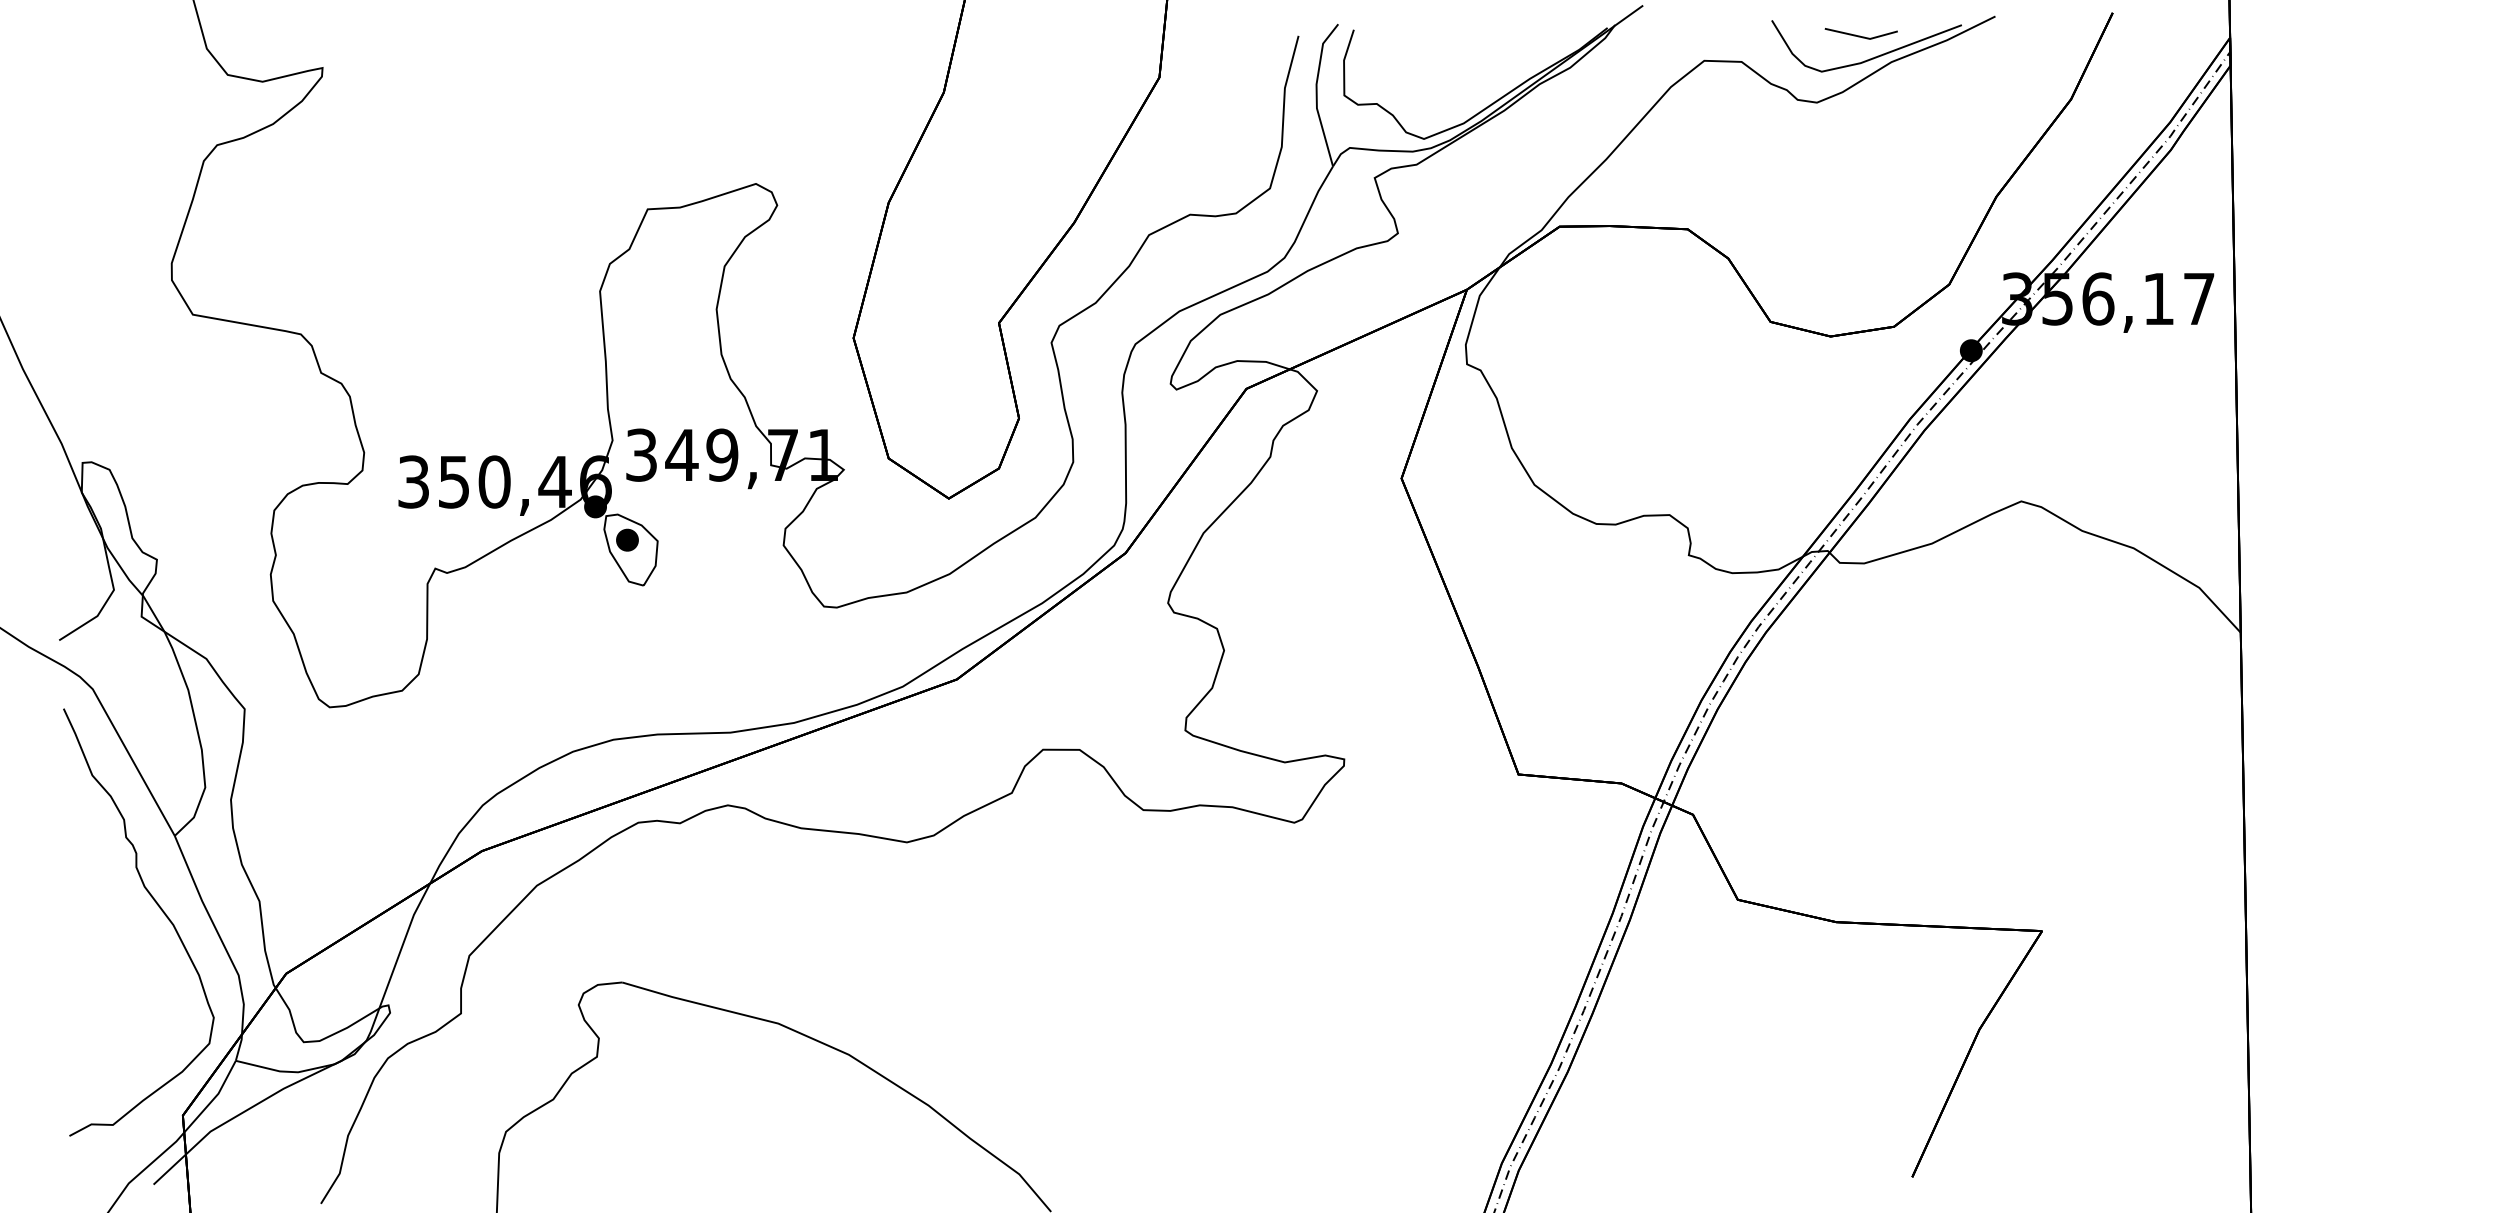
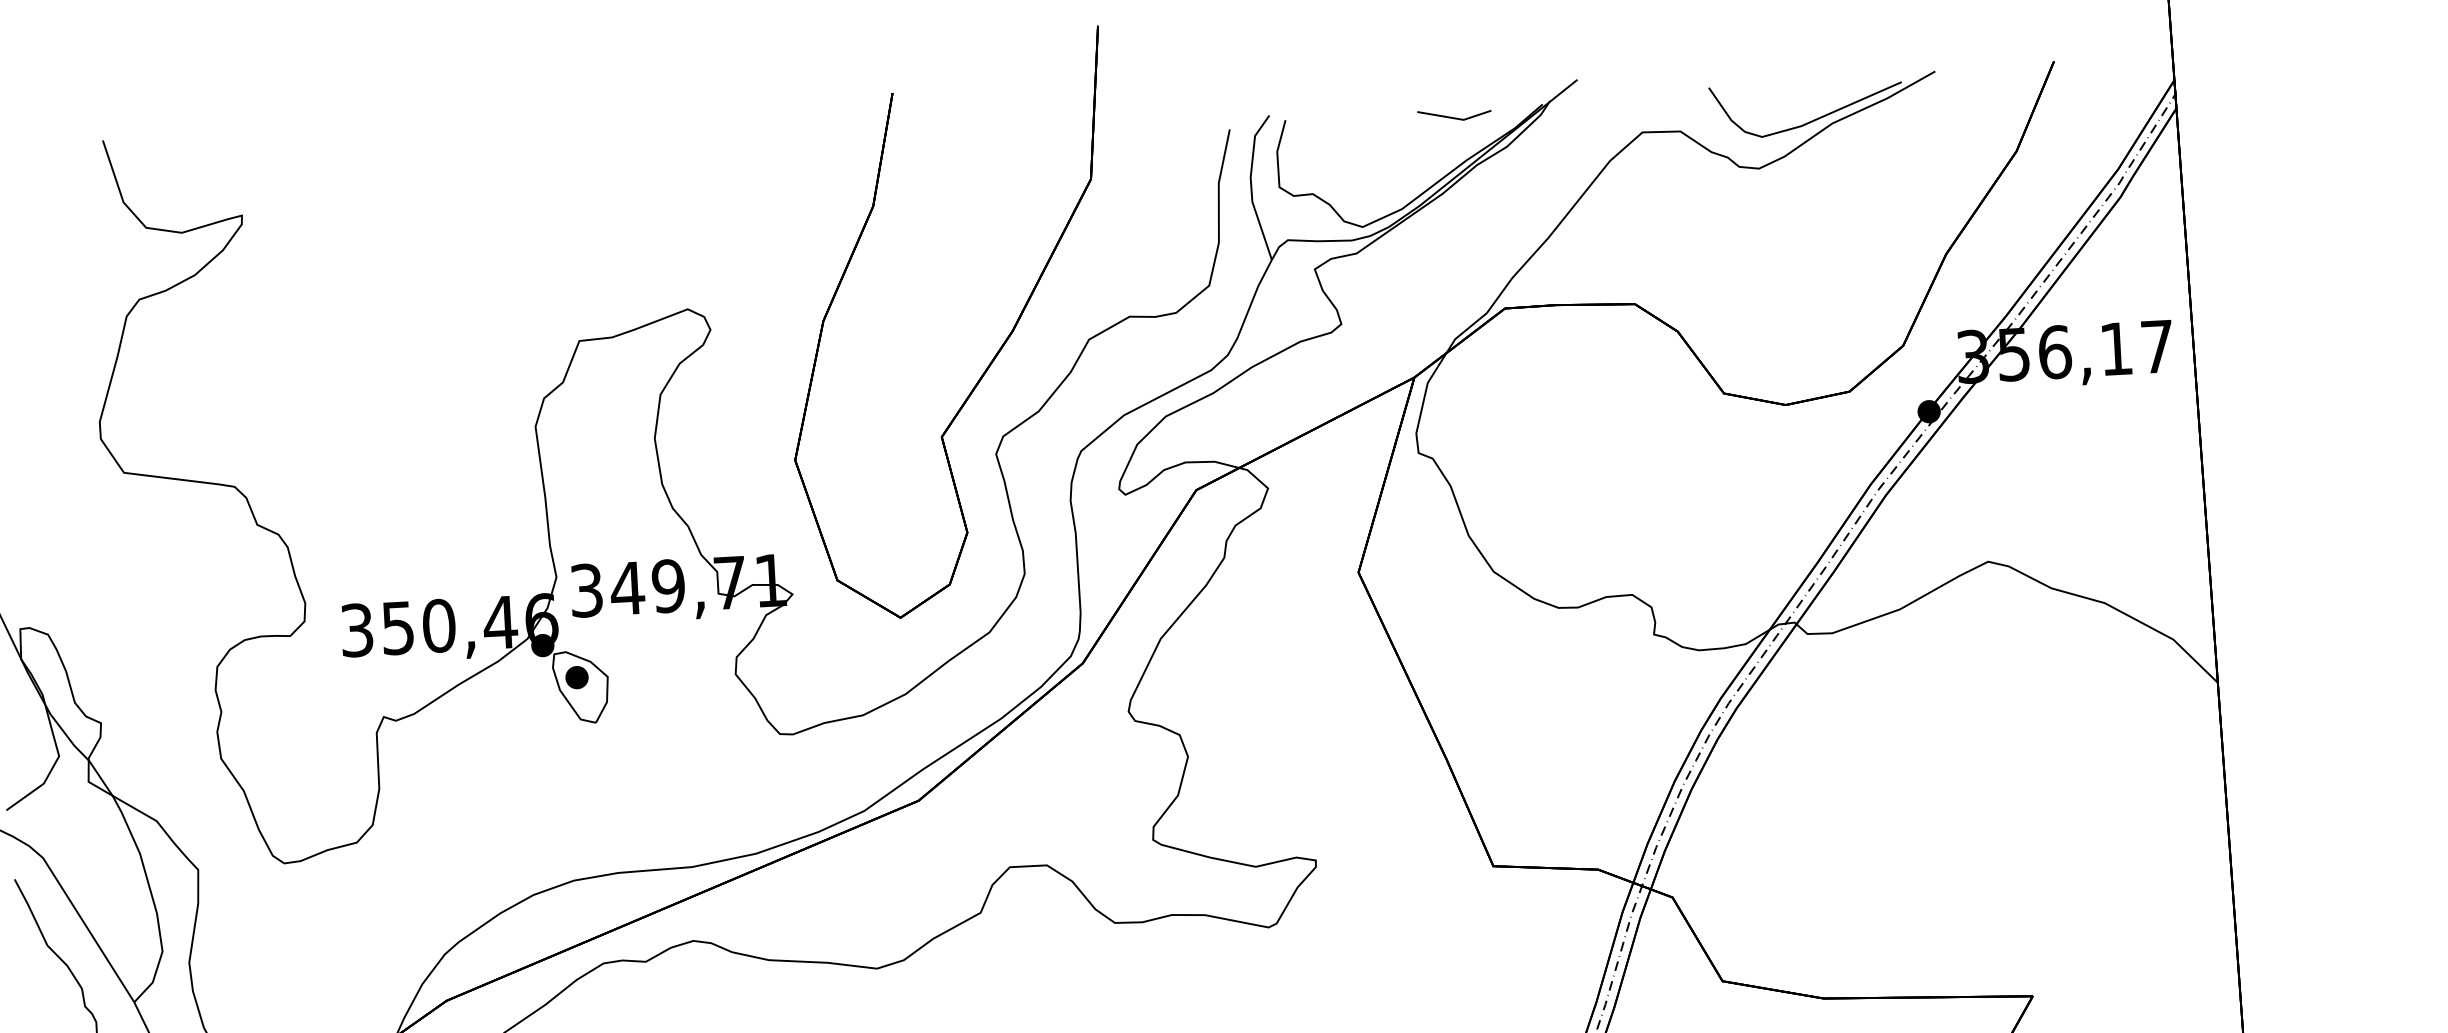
line: (1860, 35) -> (1453, 116), moved

